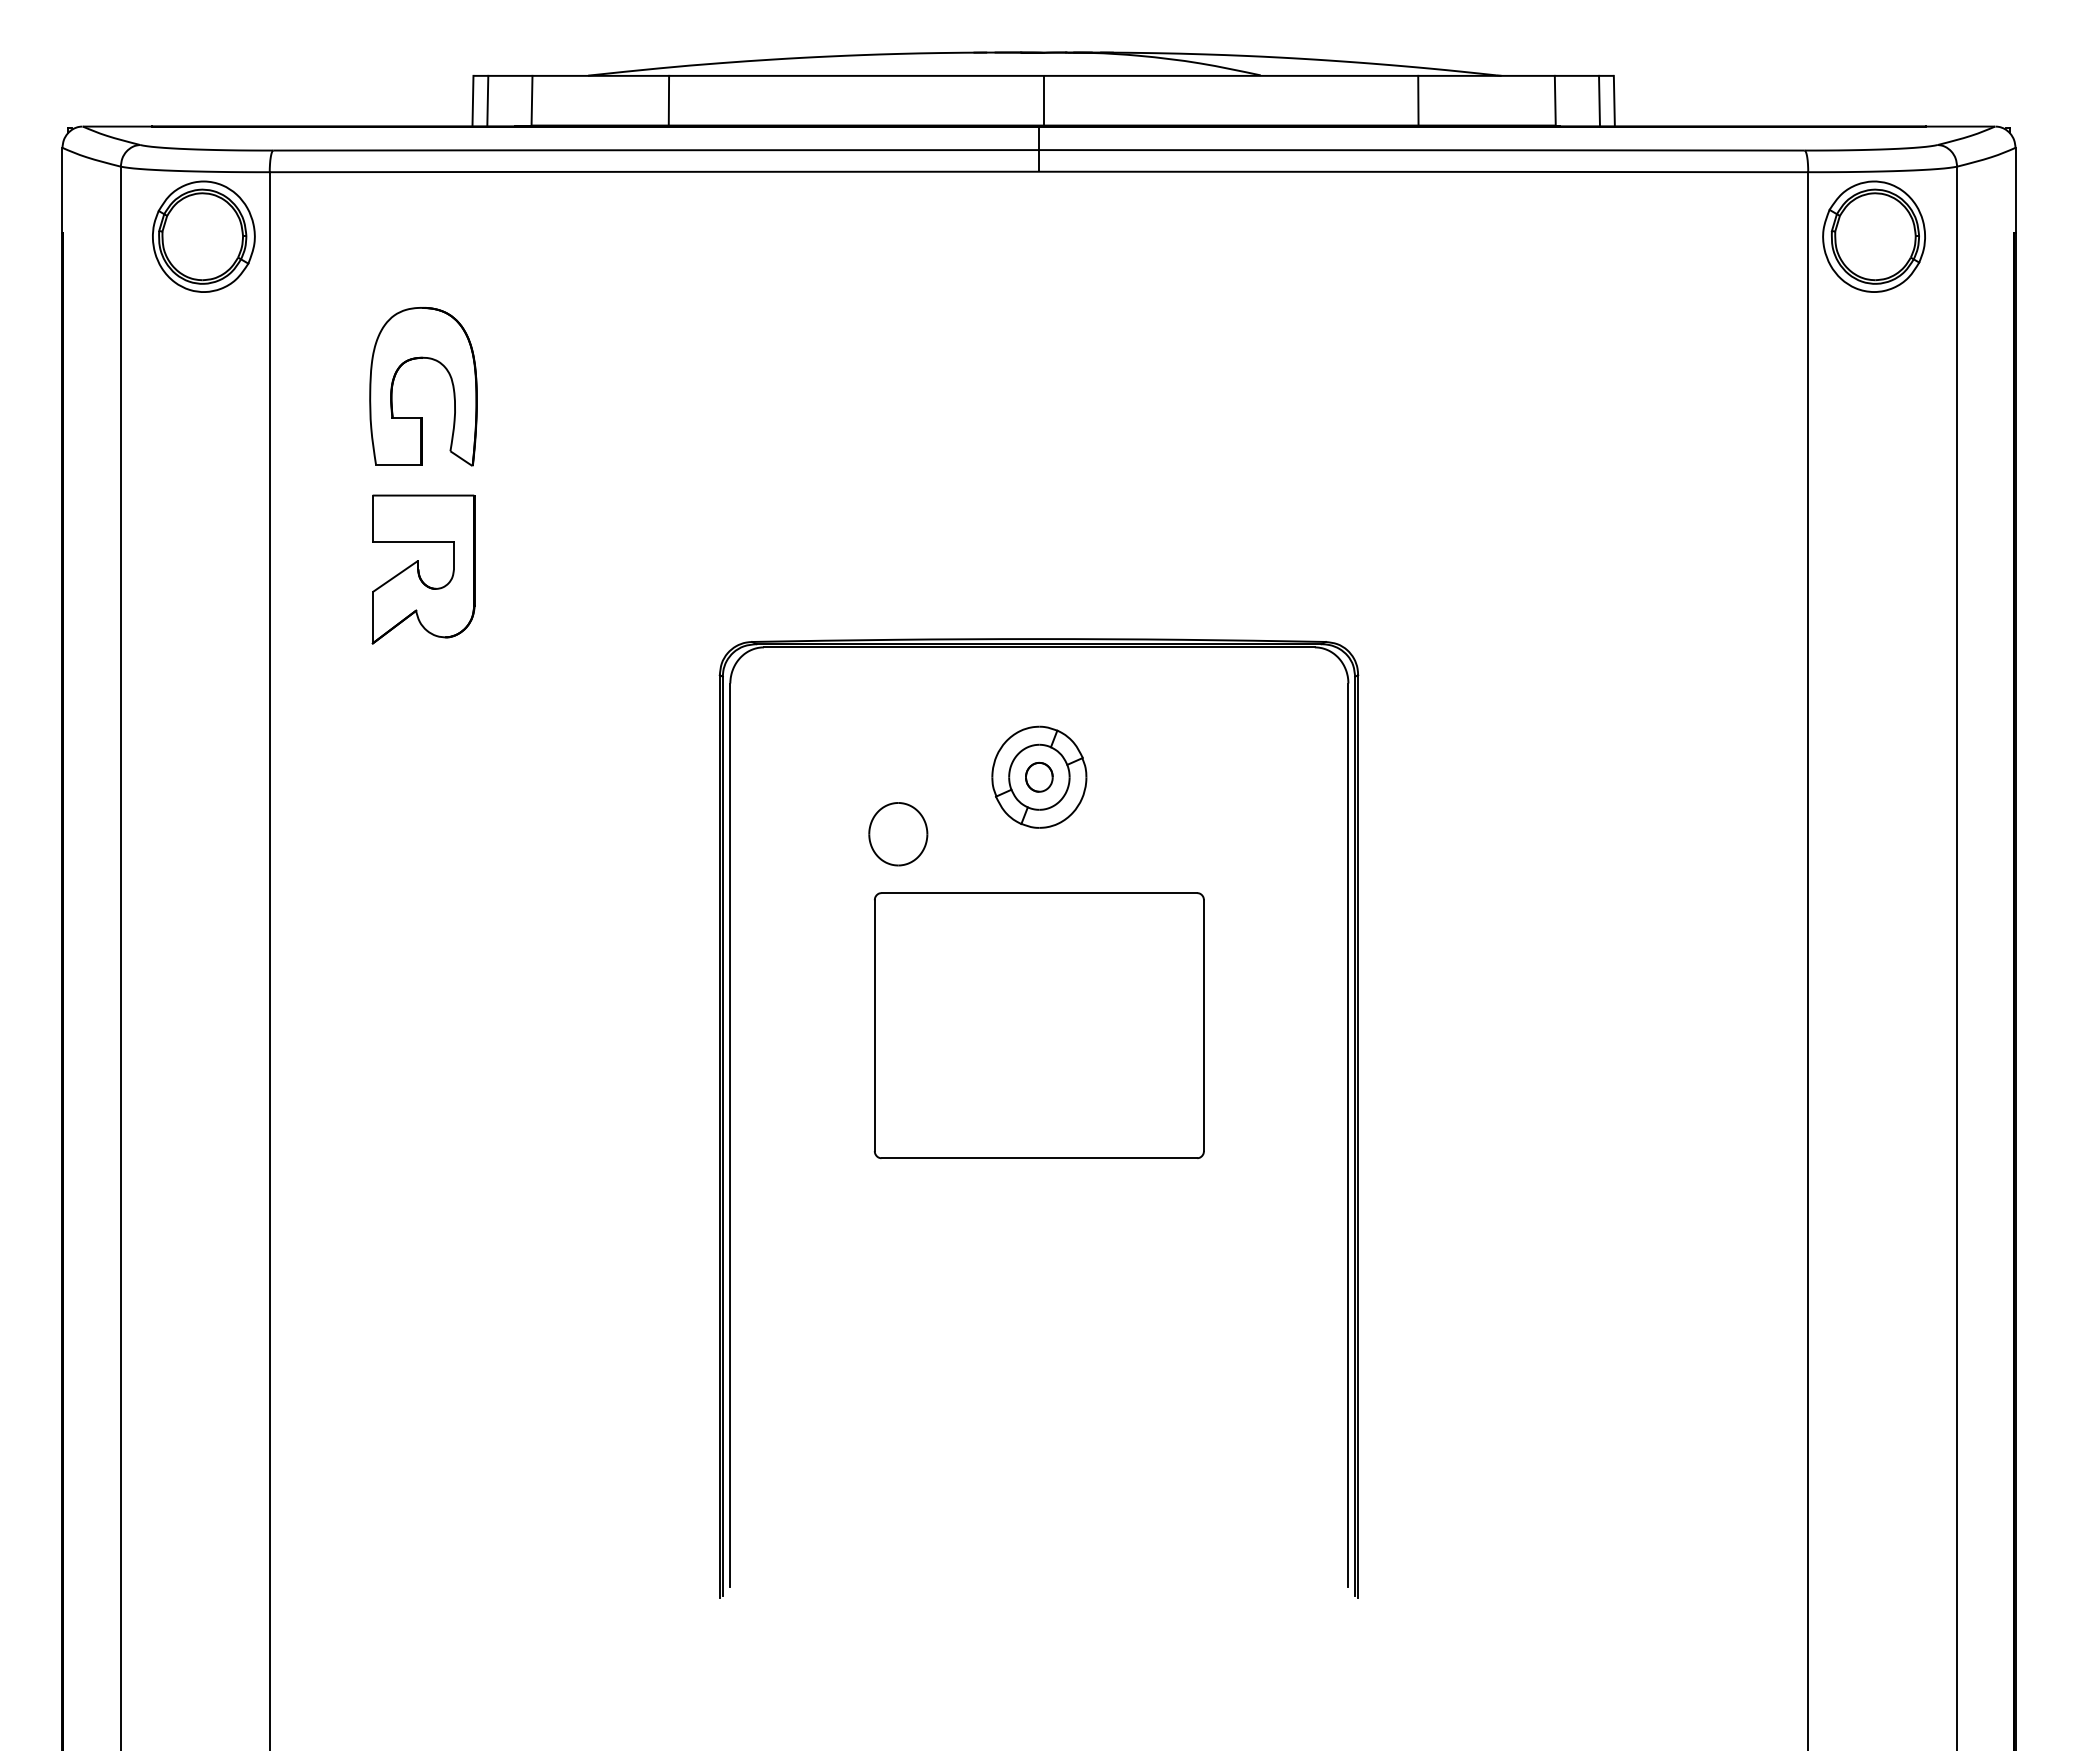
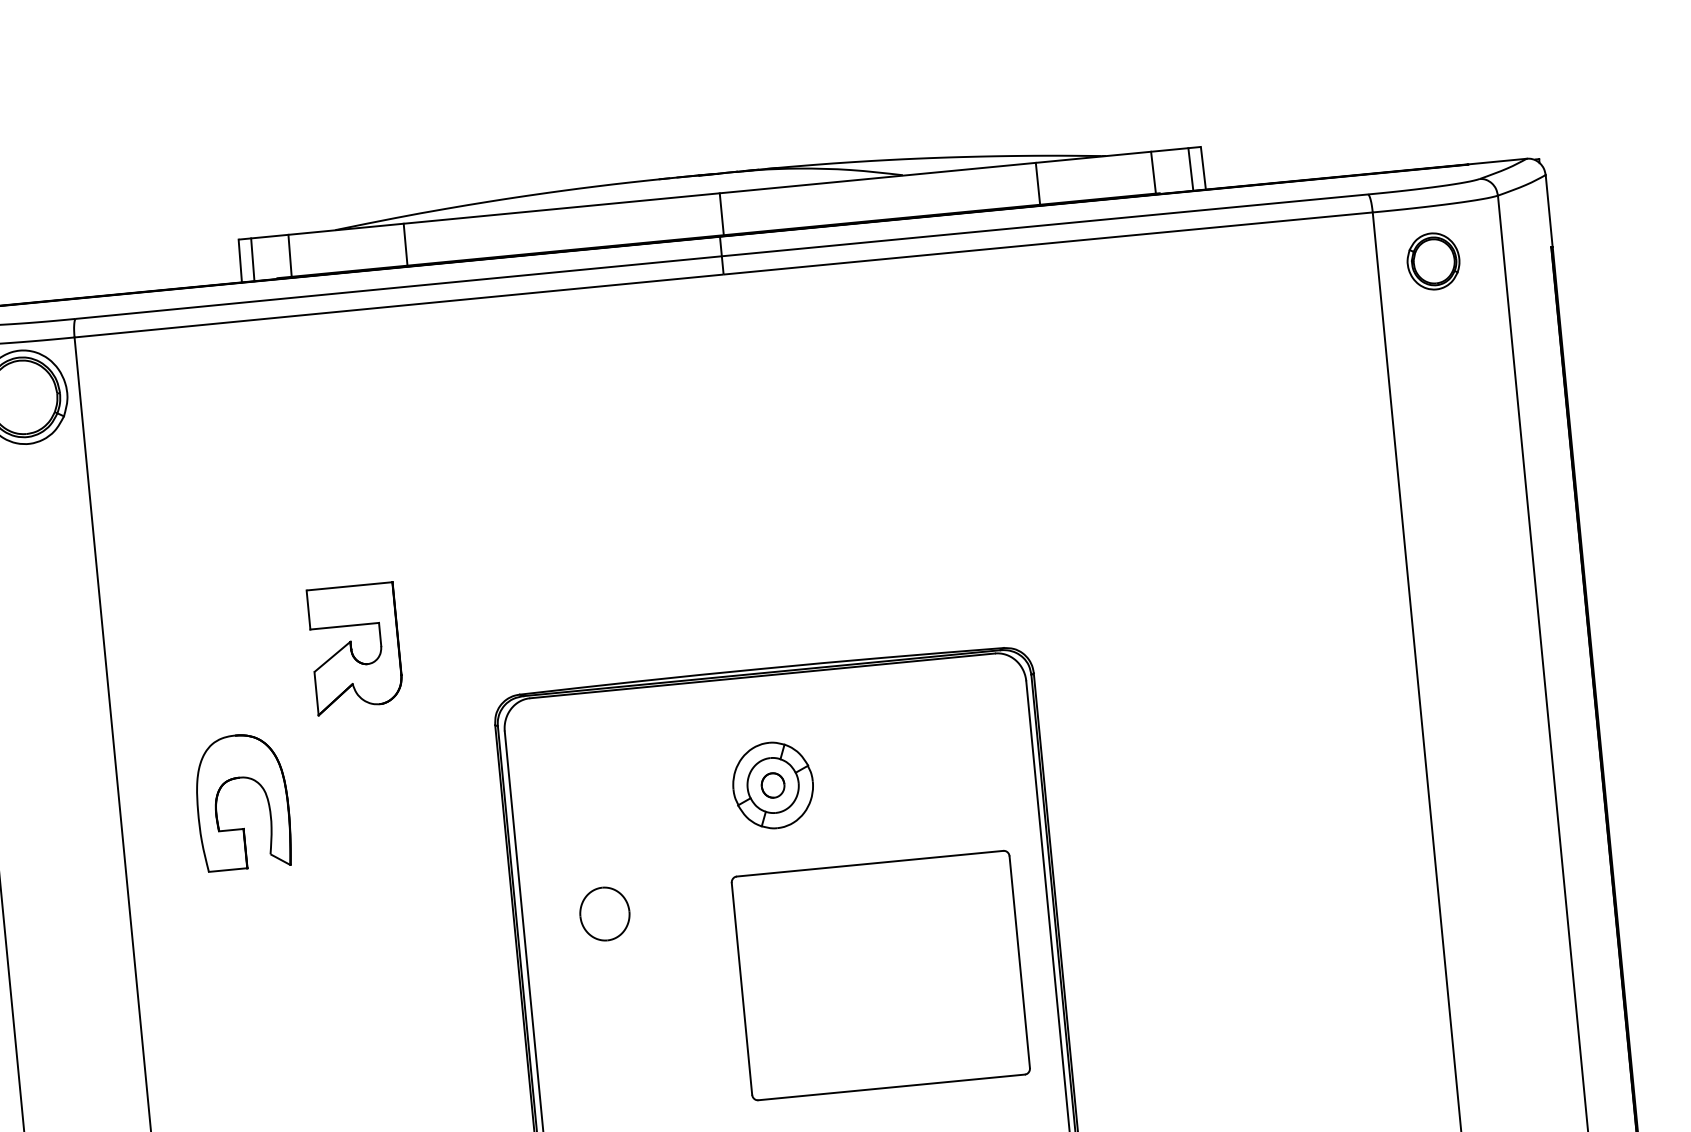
part: (1873, 236) -> (1433, 261), size x0.6
part: (428, 359) -> (244, 778), moved
part: (423, 569) -> (355, 648), moved
part: (898, 834) -> (605, 914), moved
part: (1038, 1025) -> (880, 975), moved

